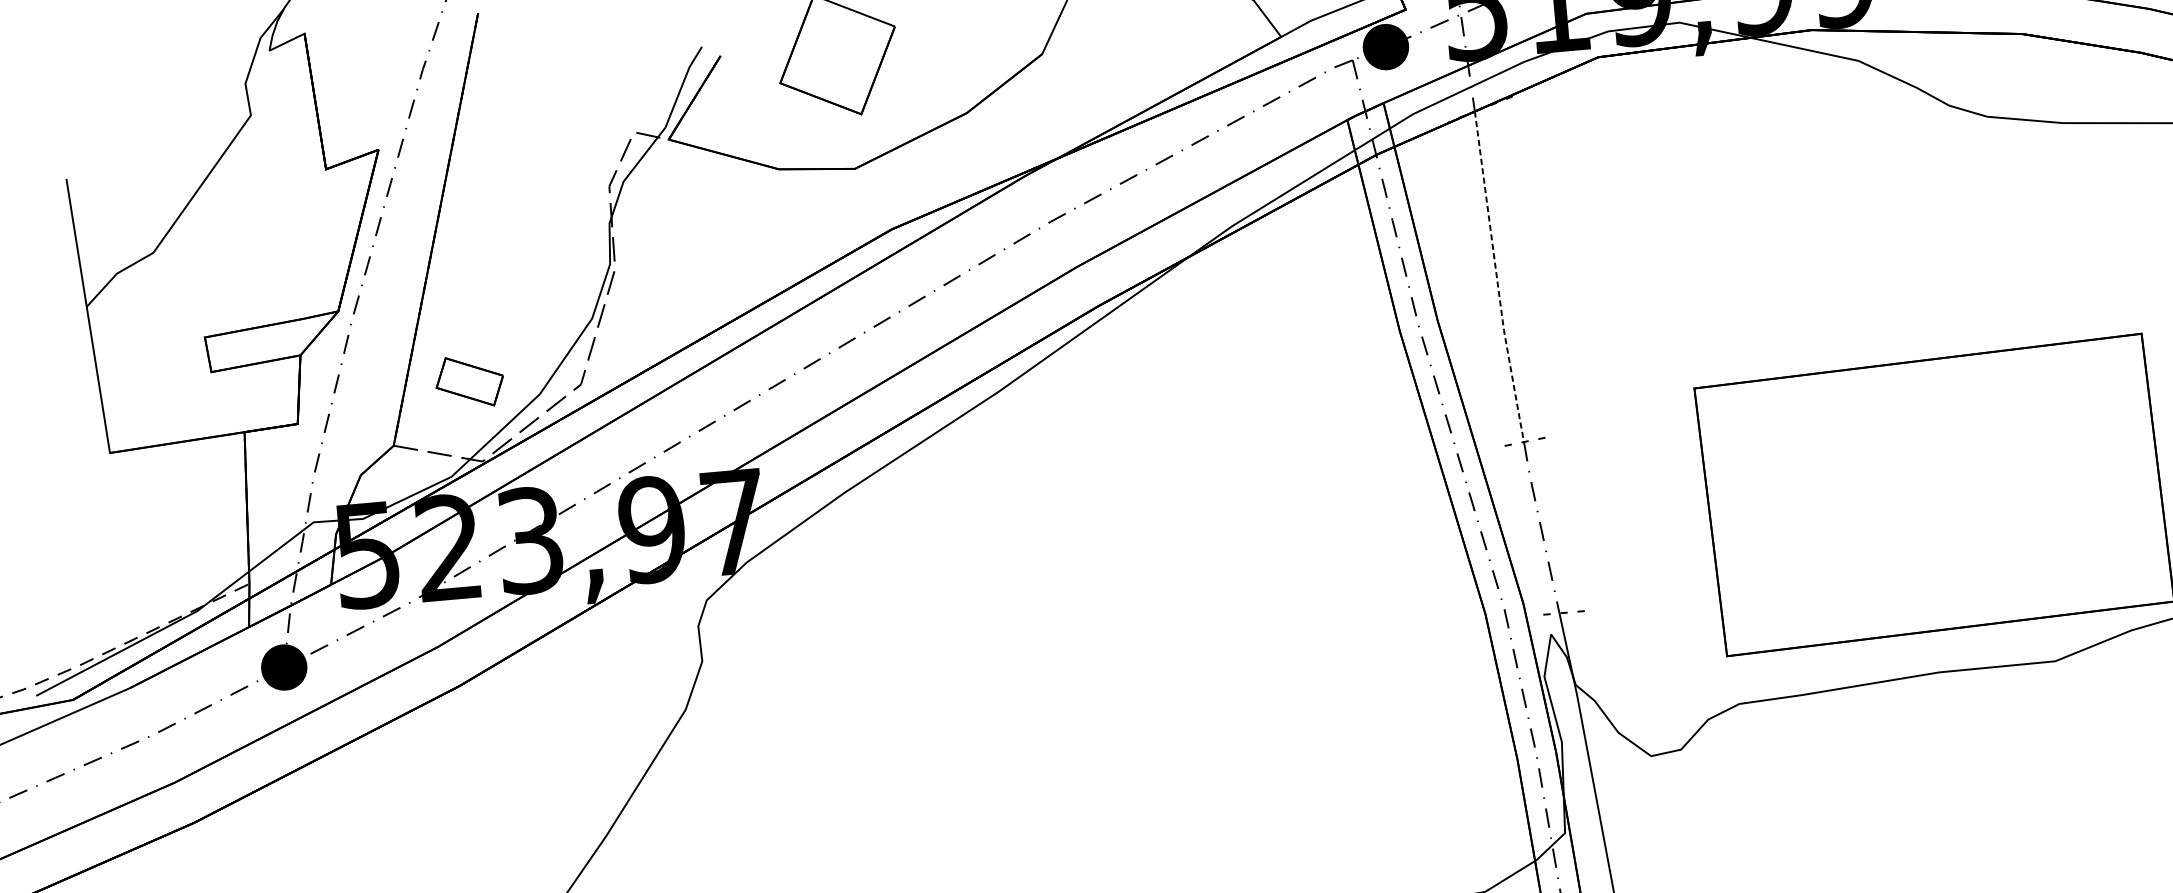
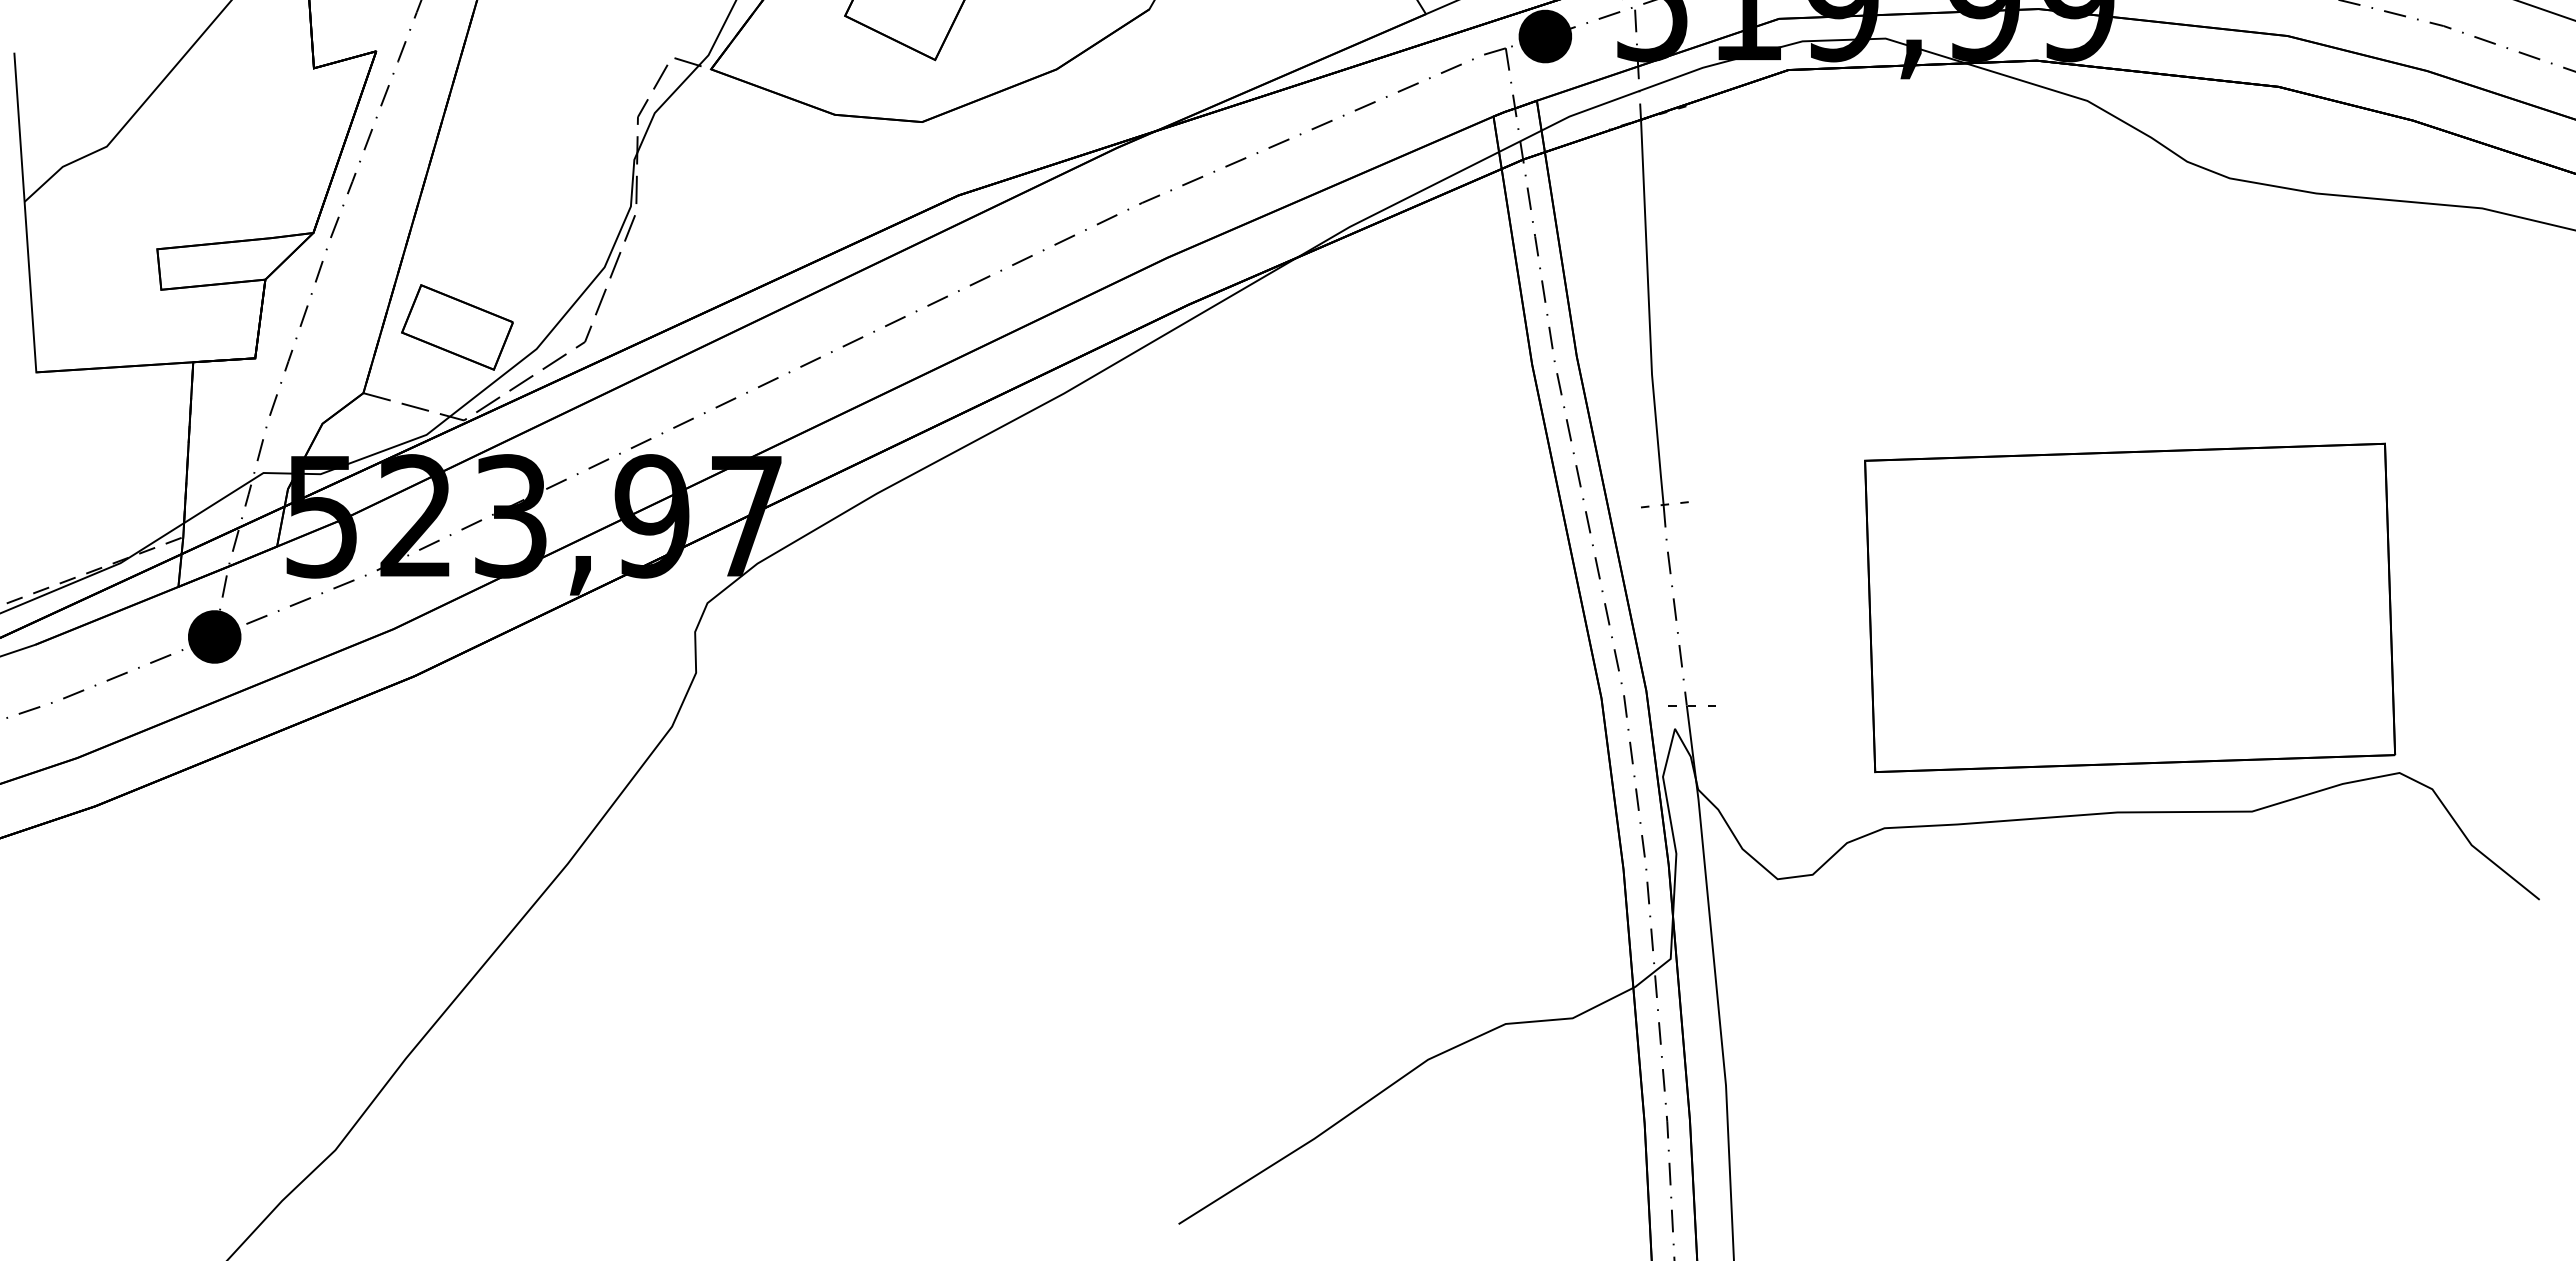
line: (1497, 277) -> (1649, 313), dashed -> solid
part: (469, 381) -> (457, 327), size x1.43

